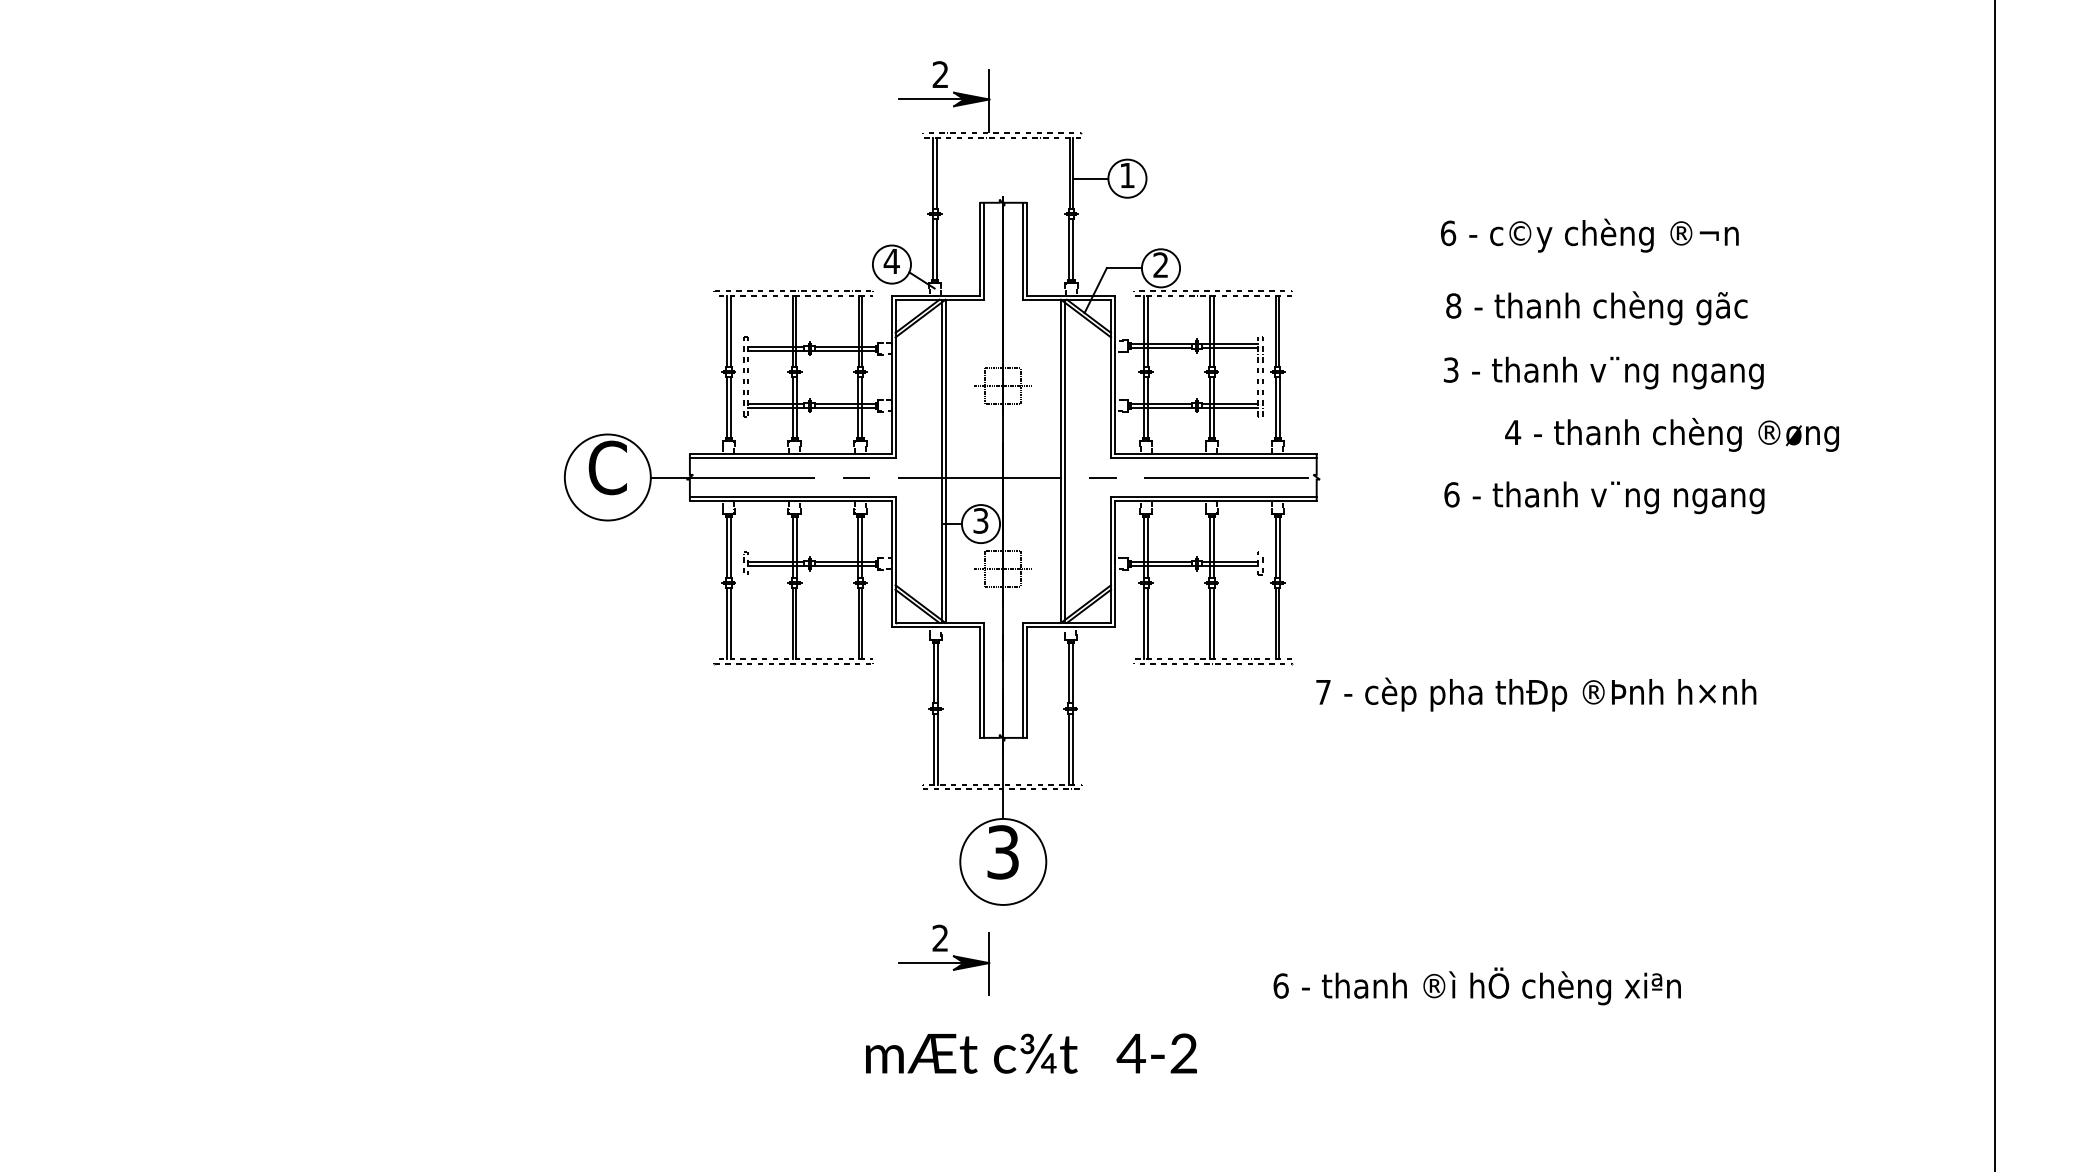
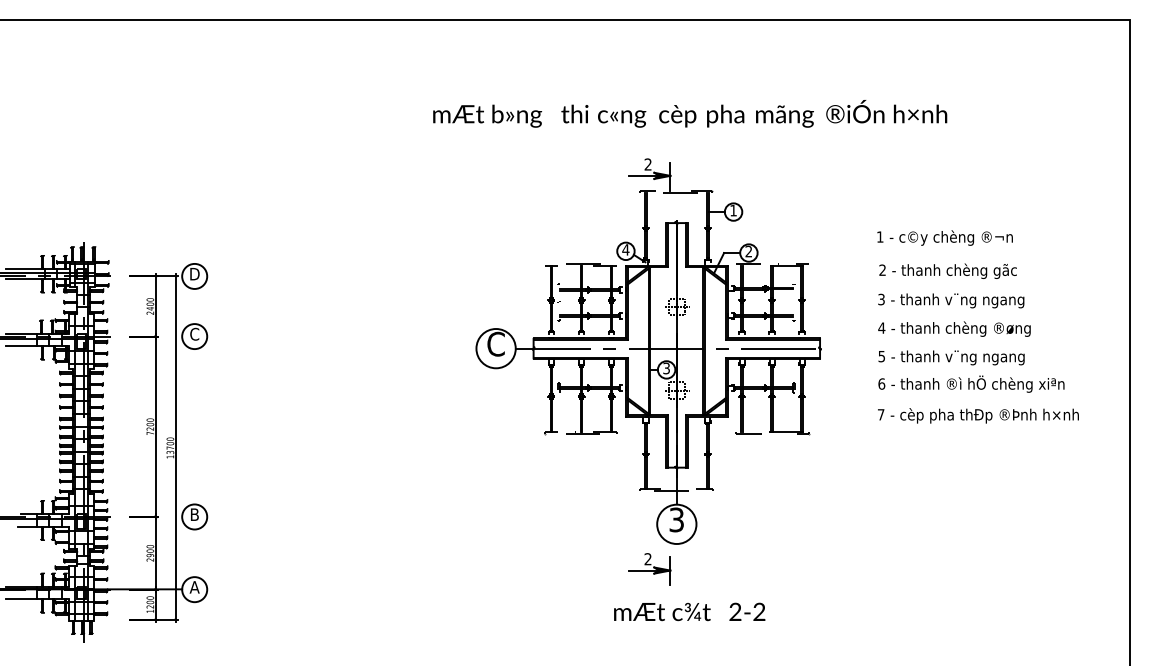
text: (1446, 232) -> (879, 236), 6 -> 1
text: (1453, 304) -> (882, 269), 8 -> 2
text: (1672, 433) -> (954, 328), moved
text: (1451, 494) -> (881, 356), 6 -> 5
text: (1536, 693) -> (978, 415), moved
text: (1477, 984) -> (971, 383), moved
text: (1129, 1052) -> (734, 611), 4-2 -> 2-2

